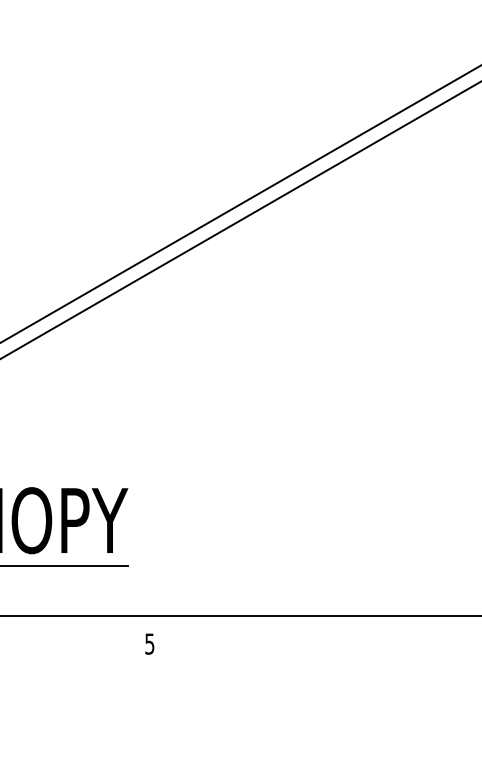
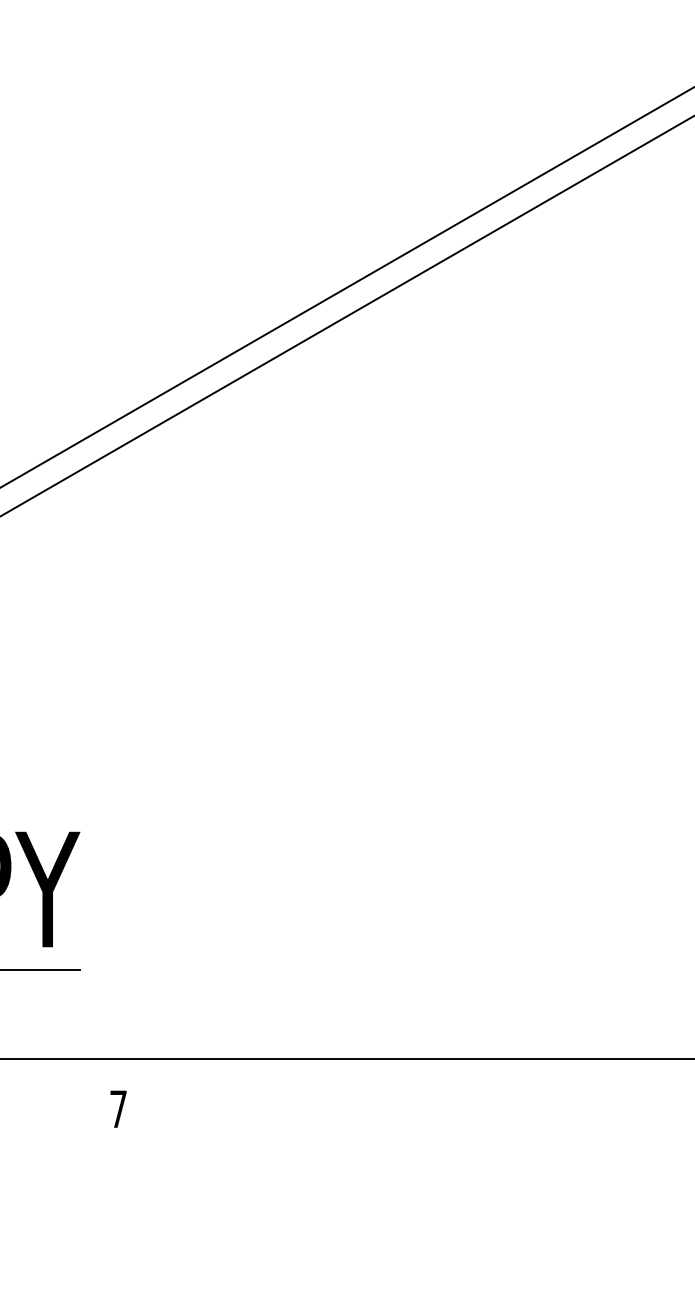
text: (149, 643) -> (117, 1108), 5 -> 7

